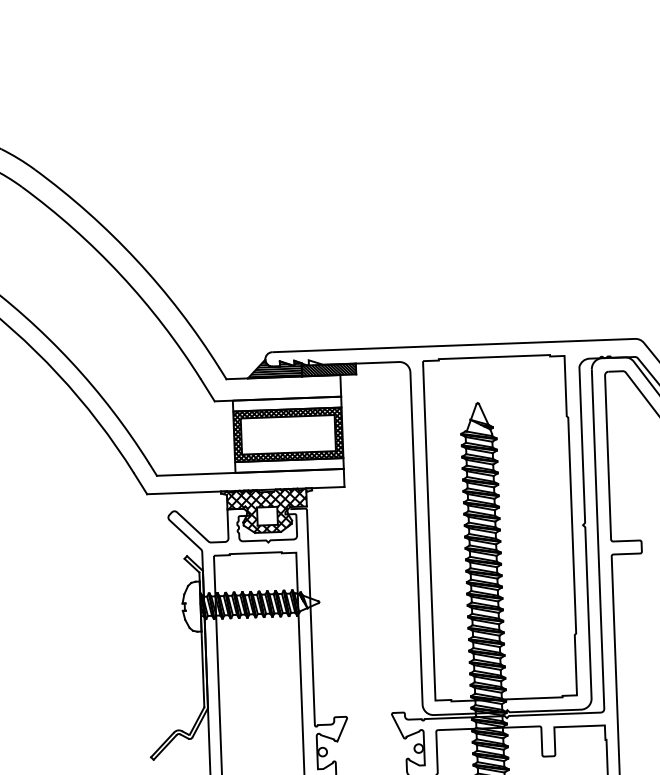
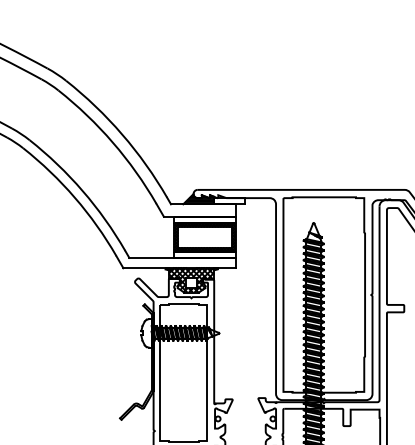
hatch: (328, 370) -> (229, 201), removed

